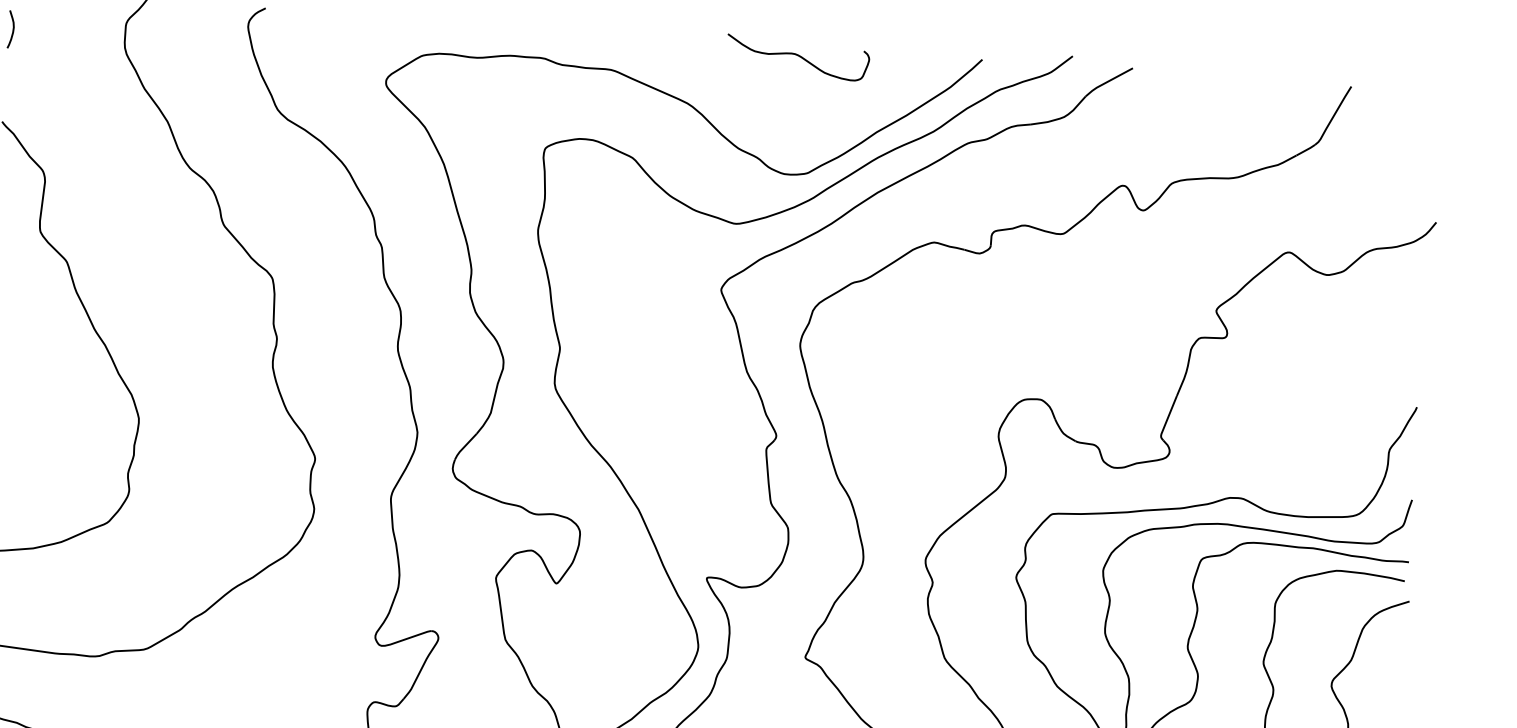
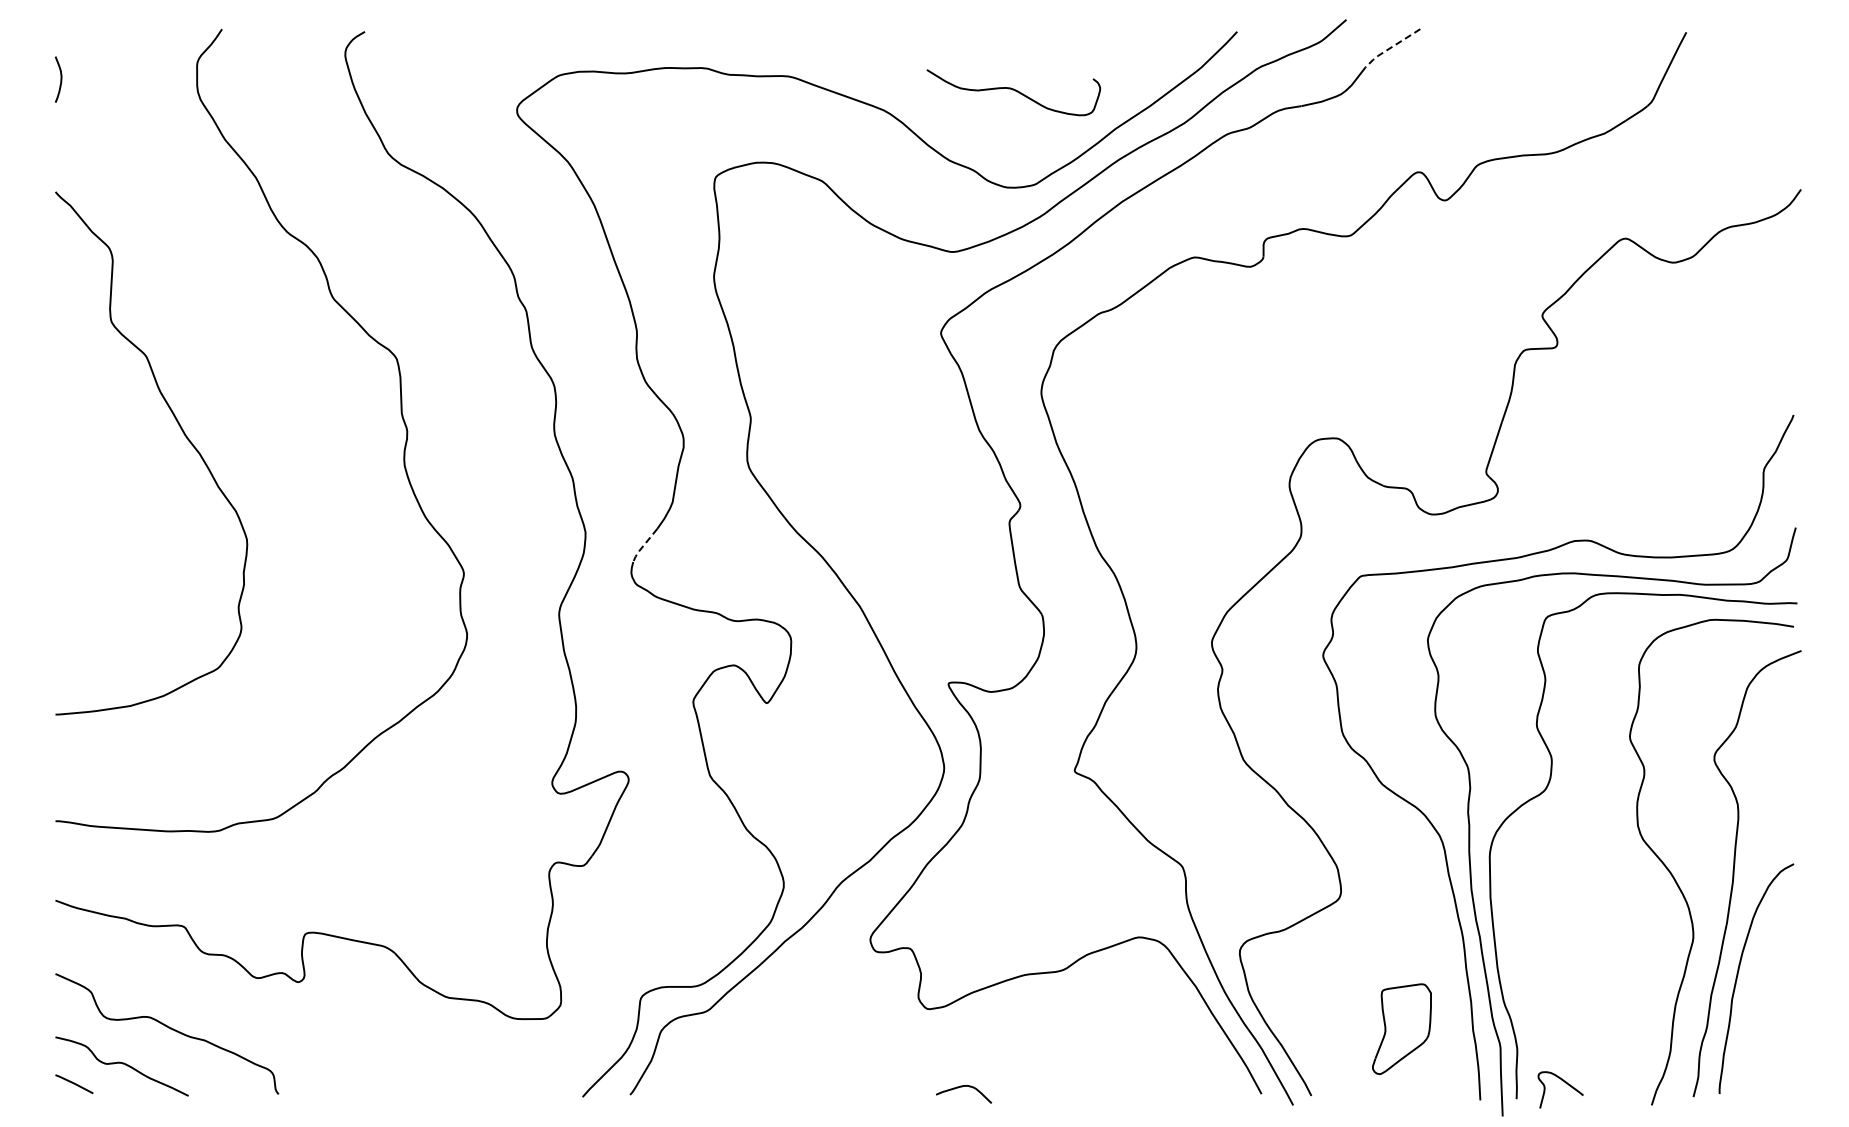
curve: (797, 56) -> (1013, 90), moved
line: (1107, 81) -> (1390, 47), solid -> dashed
line: (464, 446) -> (643, 545), solid -> dashed

